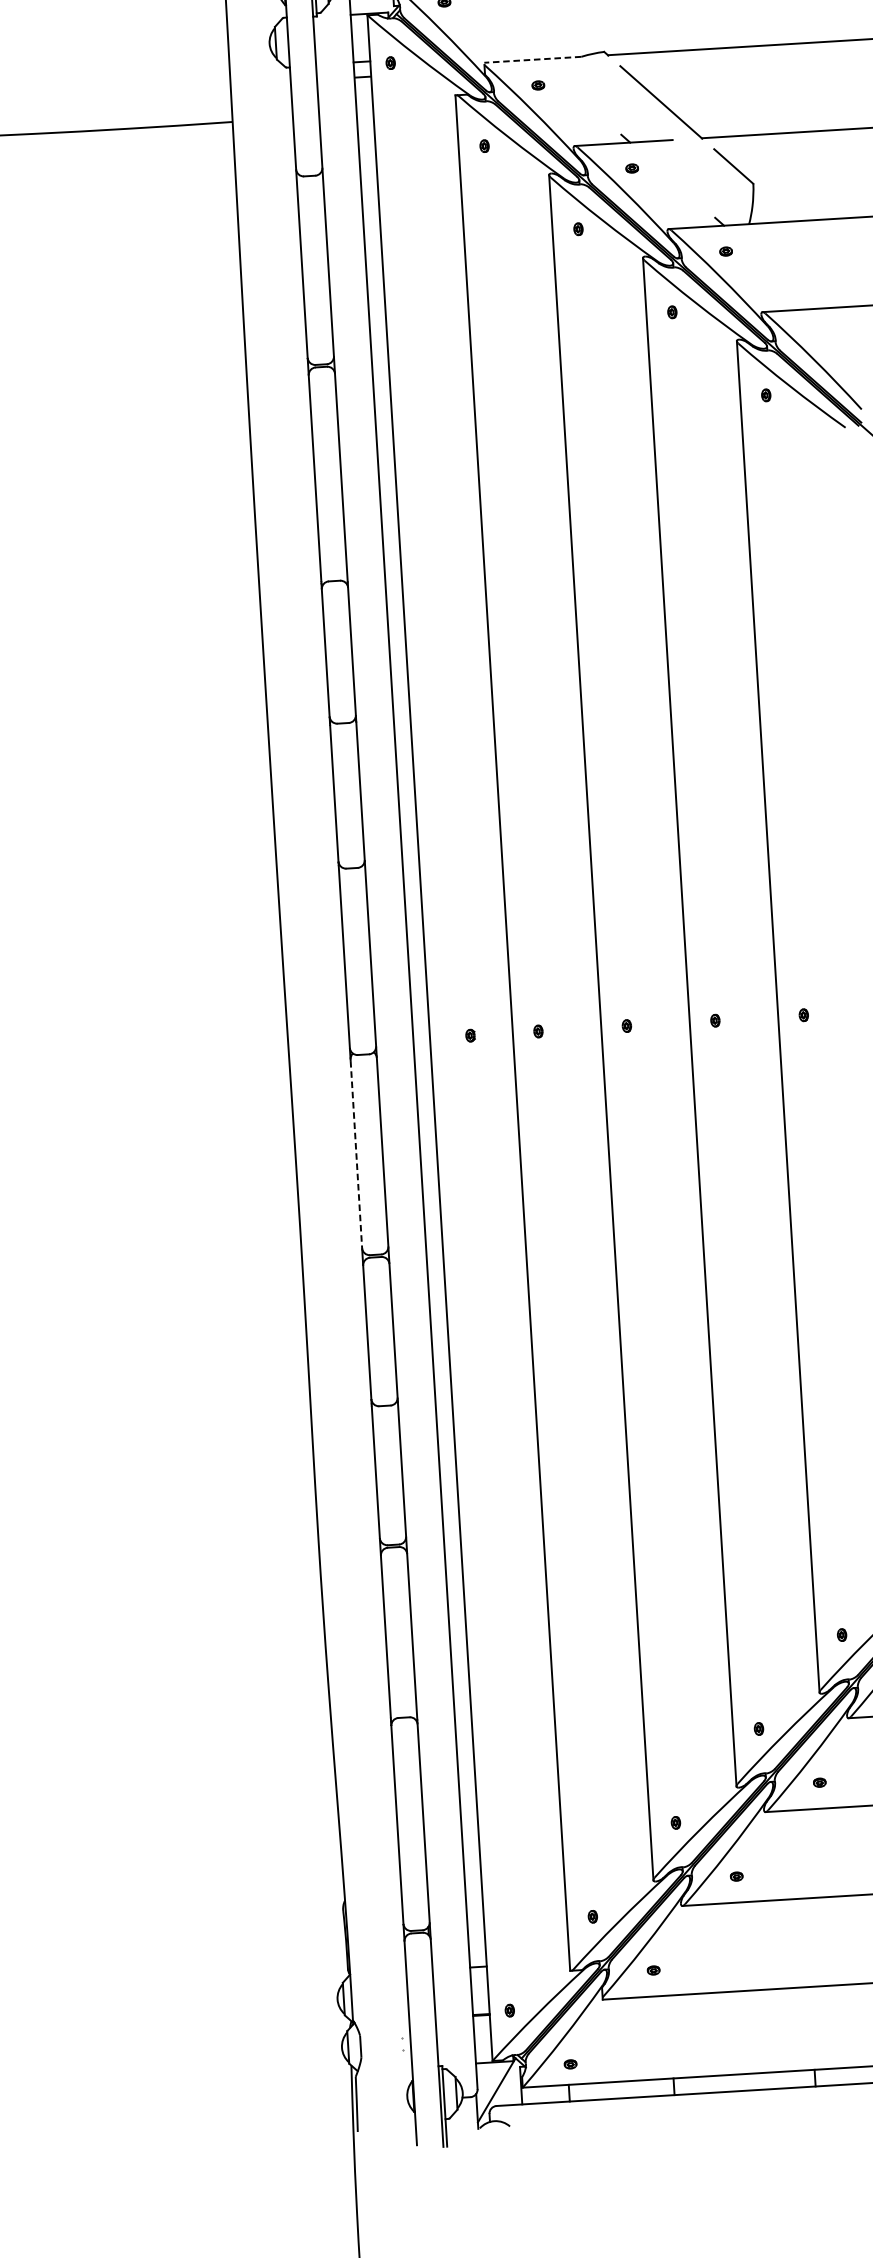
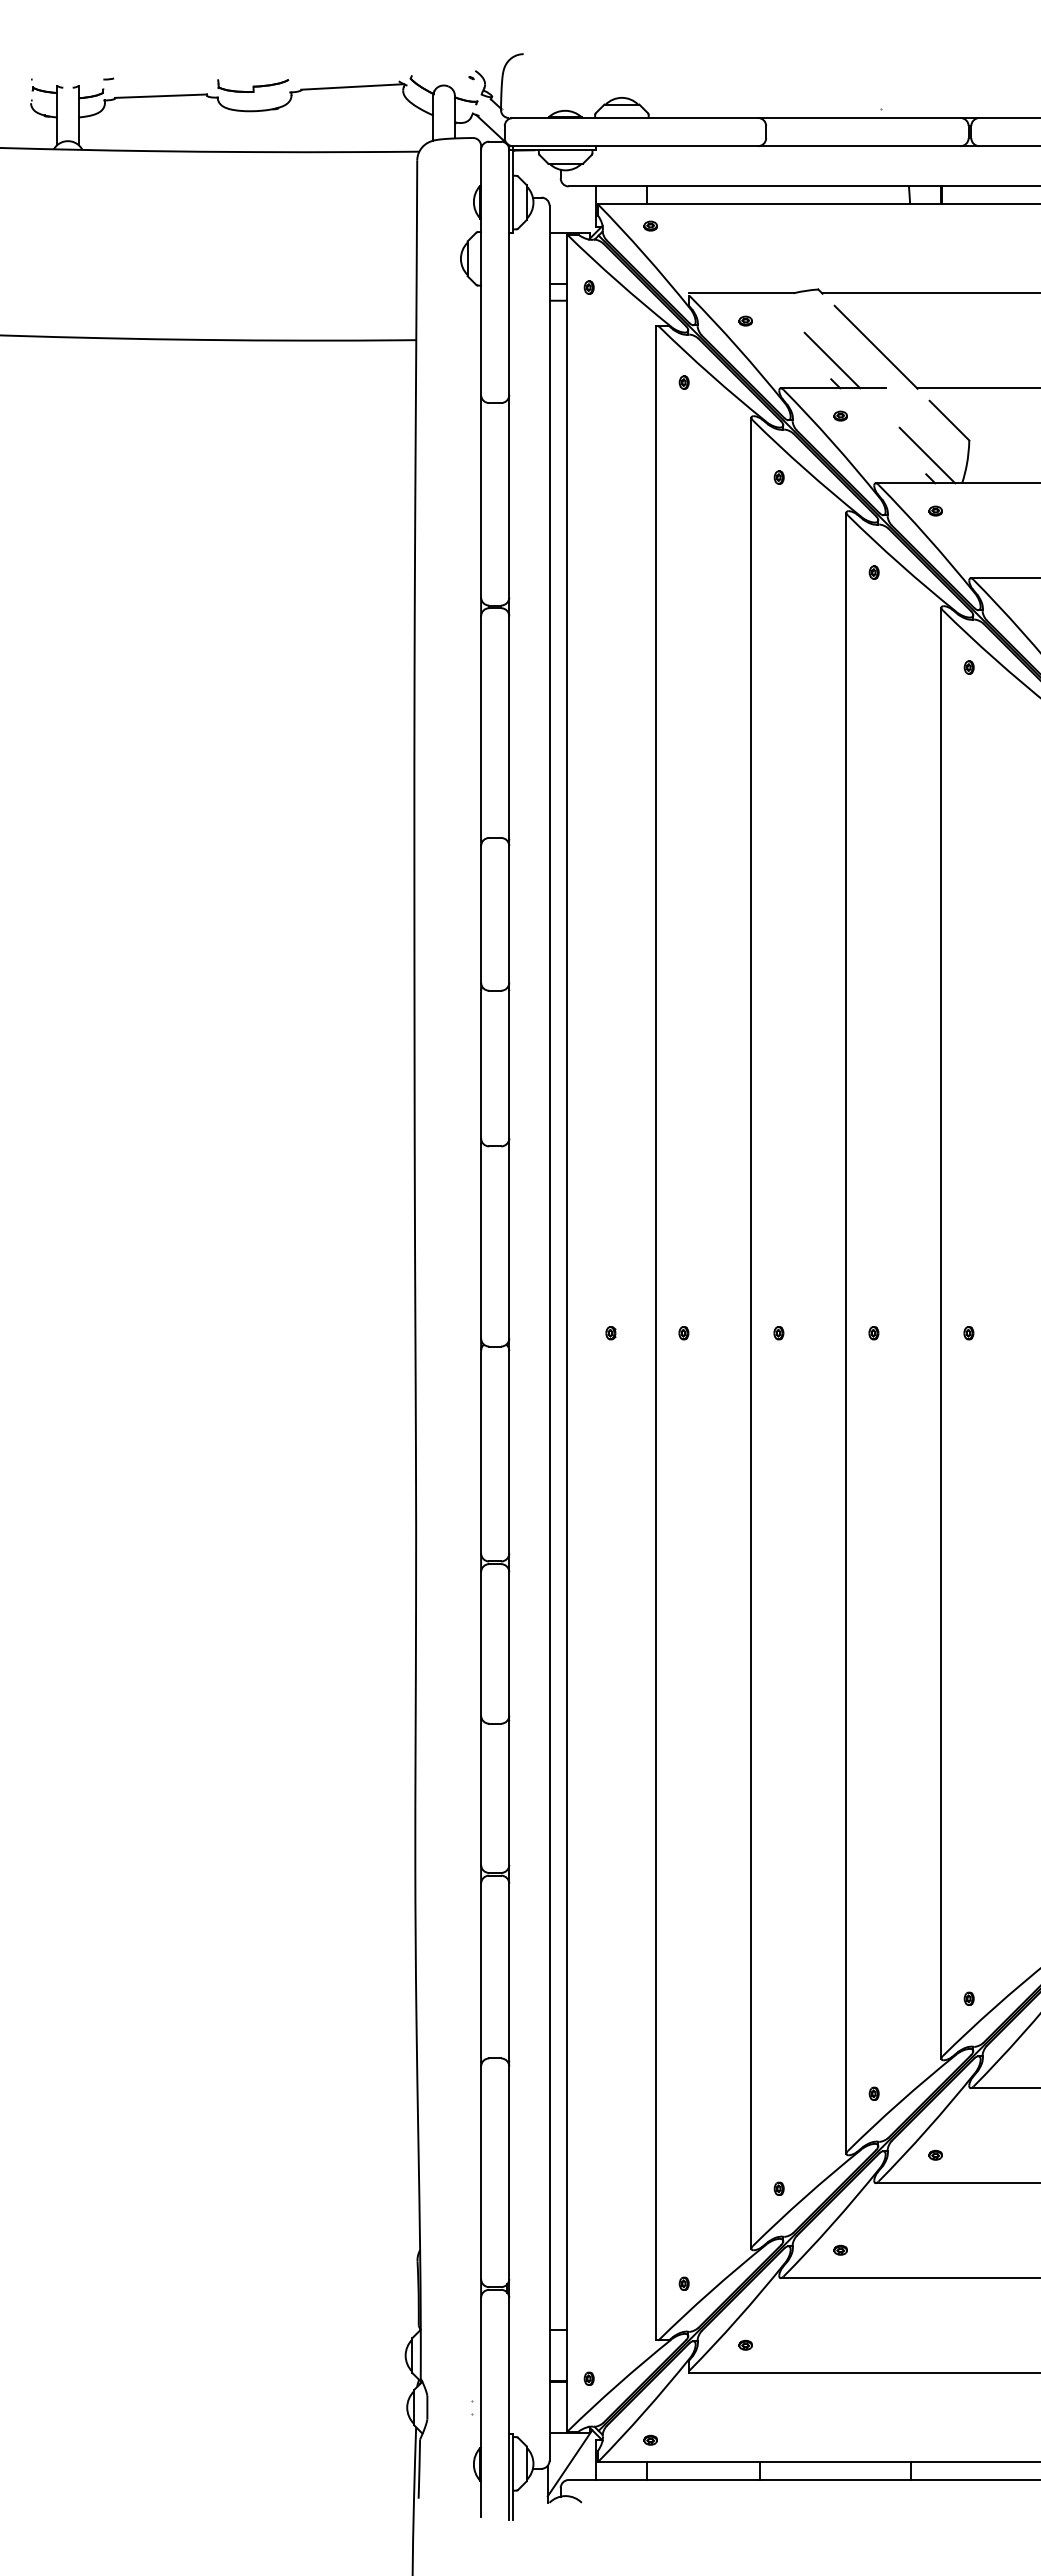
line: (532, 59) -> (741, 293), dashed -> solid
line: (621, 117) -> (832, 360), added
line: (715, 200) -> (927, 455), added
line: (356, 1155) -> (481, 1453), dashed -> solid

